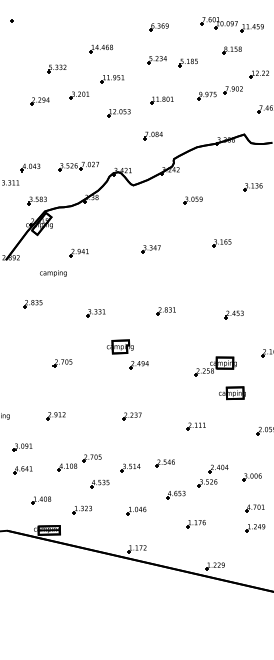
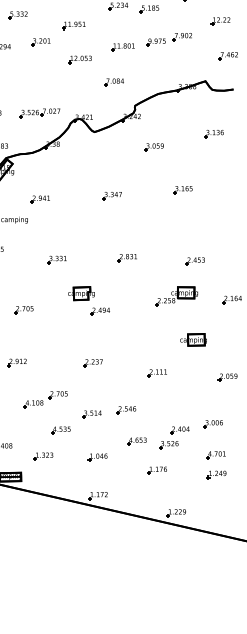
part: (219, 93) -> (168, 40), moved
part: (215, 366) -> (176, 296), moved
part: (79, 462) -> (45, 399), moved
part: (212, 475) -> (173, 437), moved

